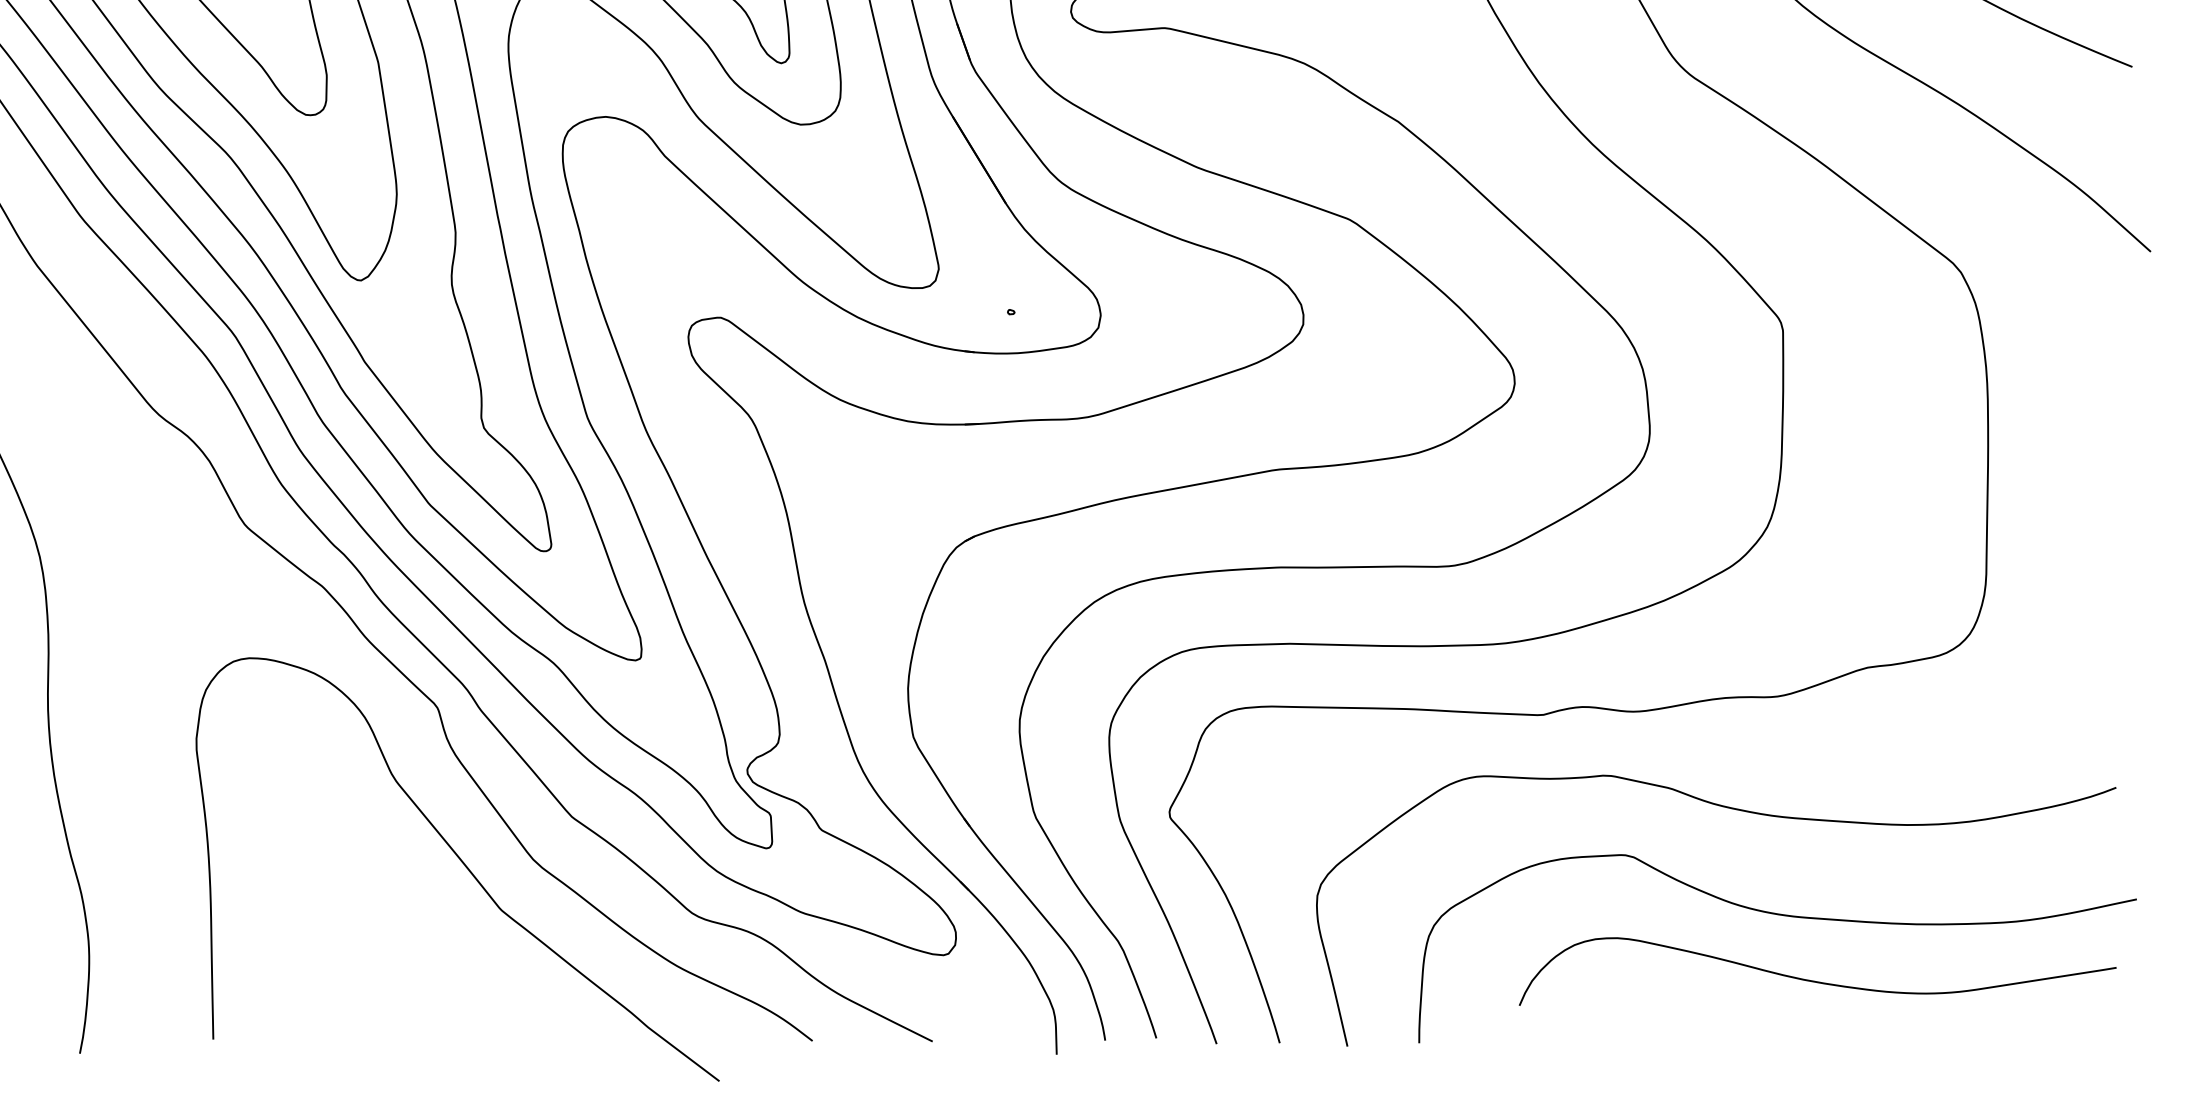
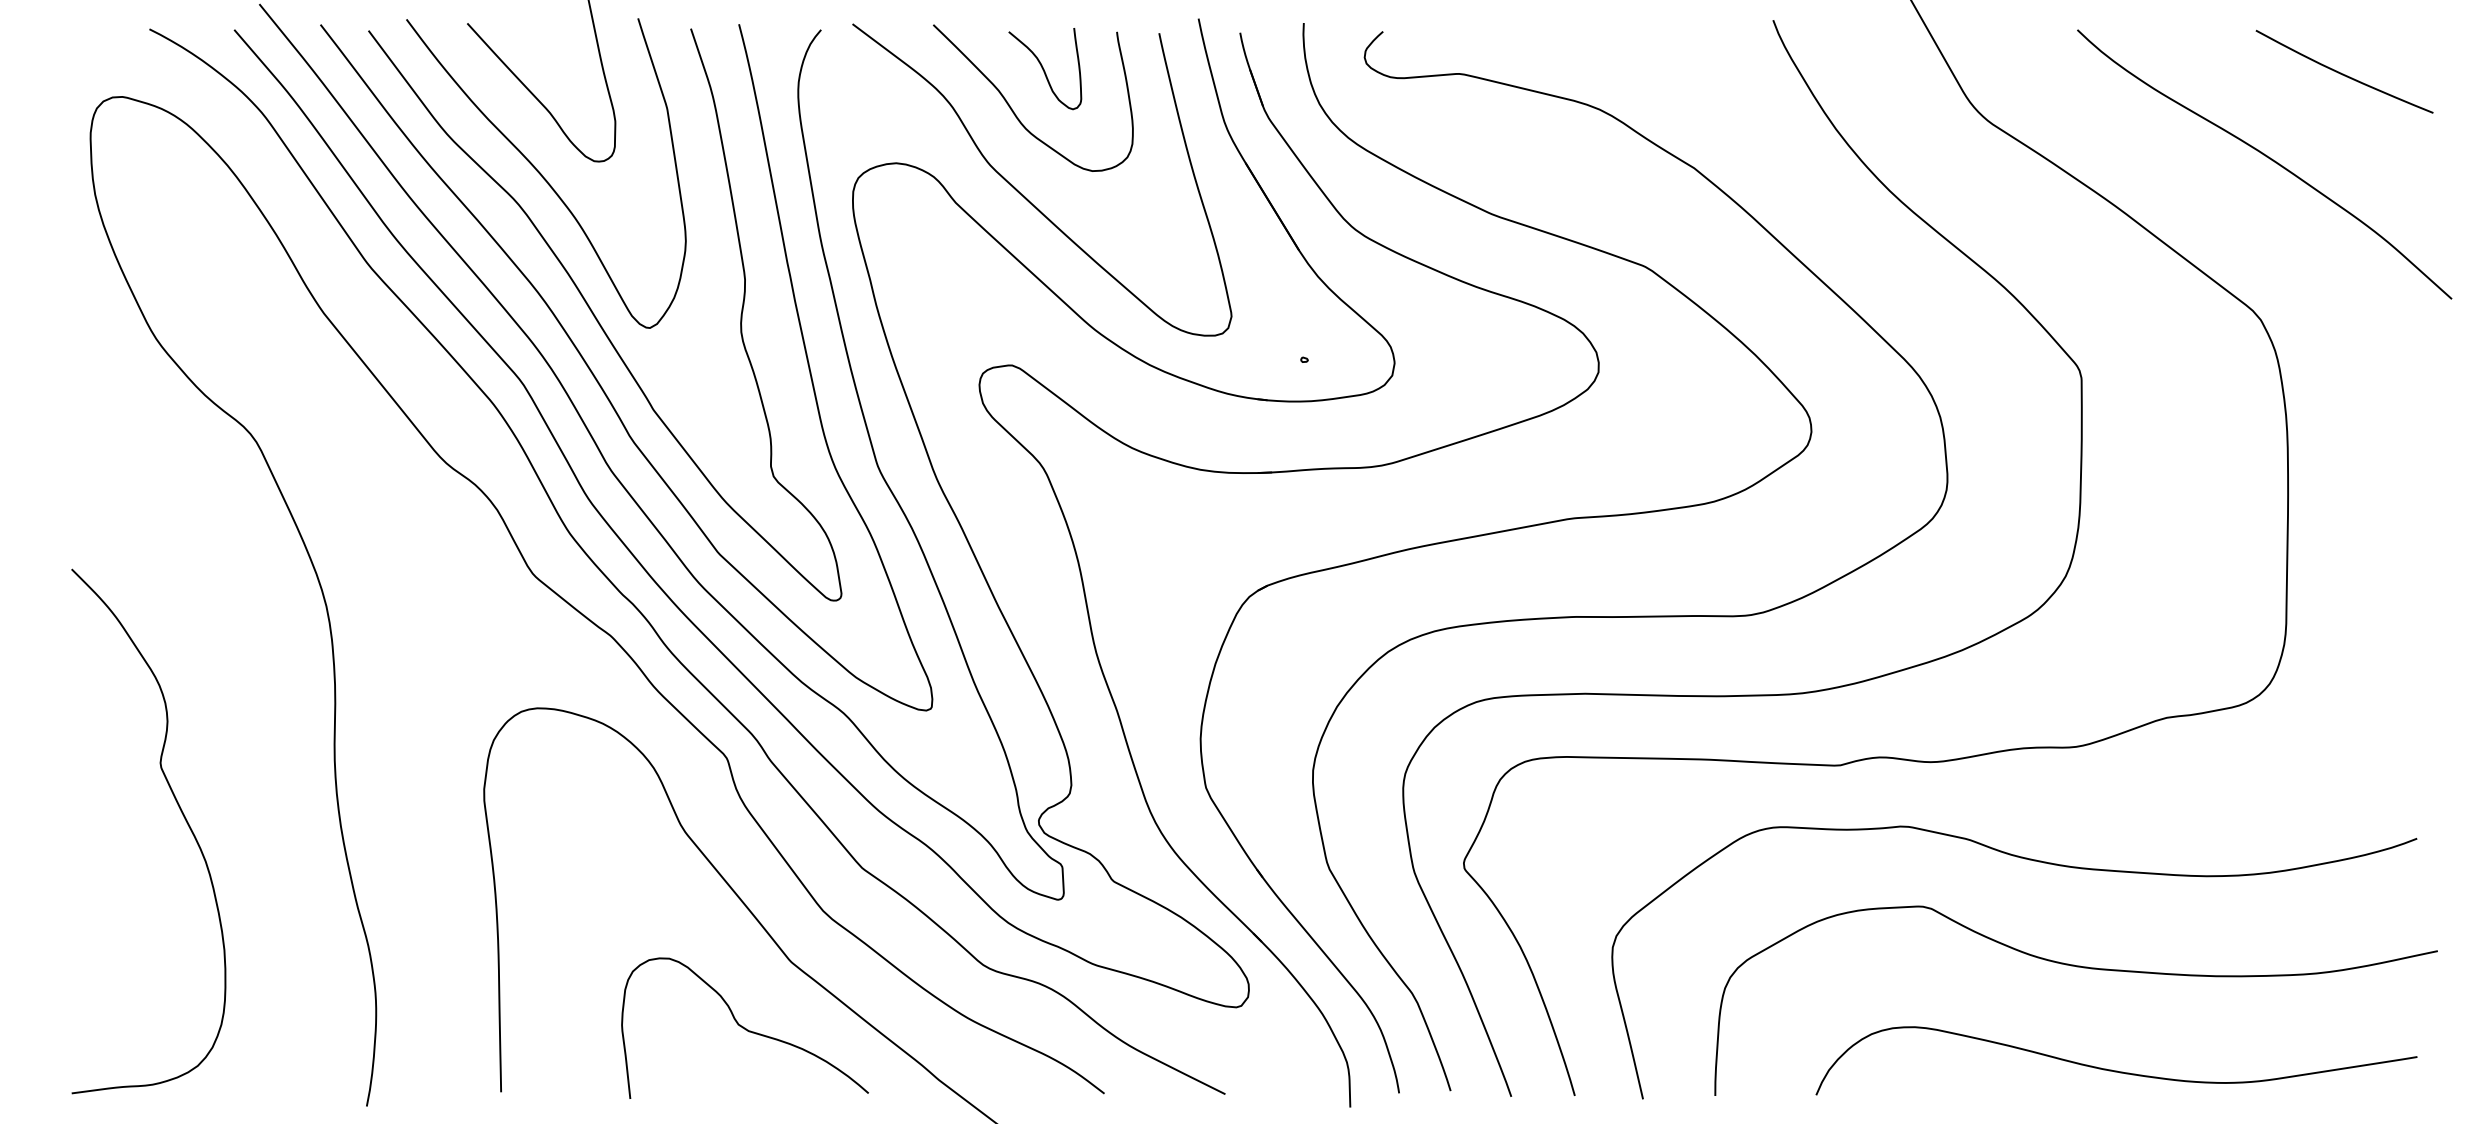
curve: (455, 975) -> (744, 1027), added
curve: (1817, 981) -> (2116, 1070), moved

